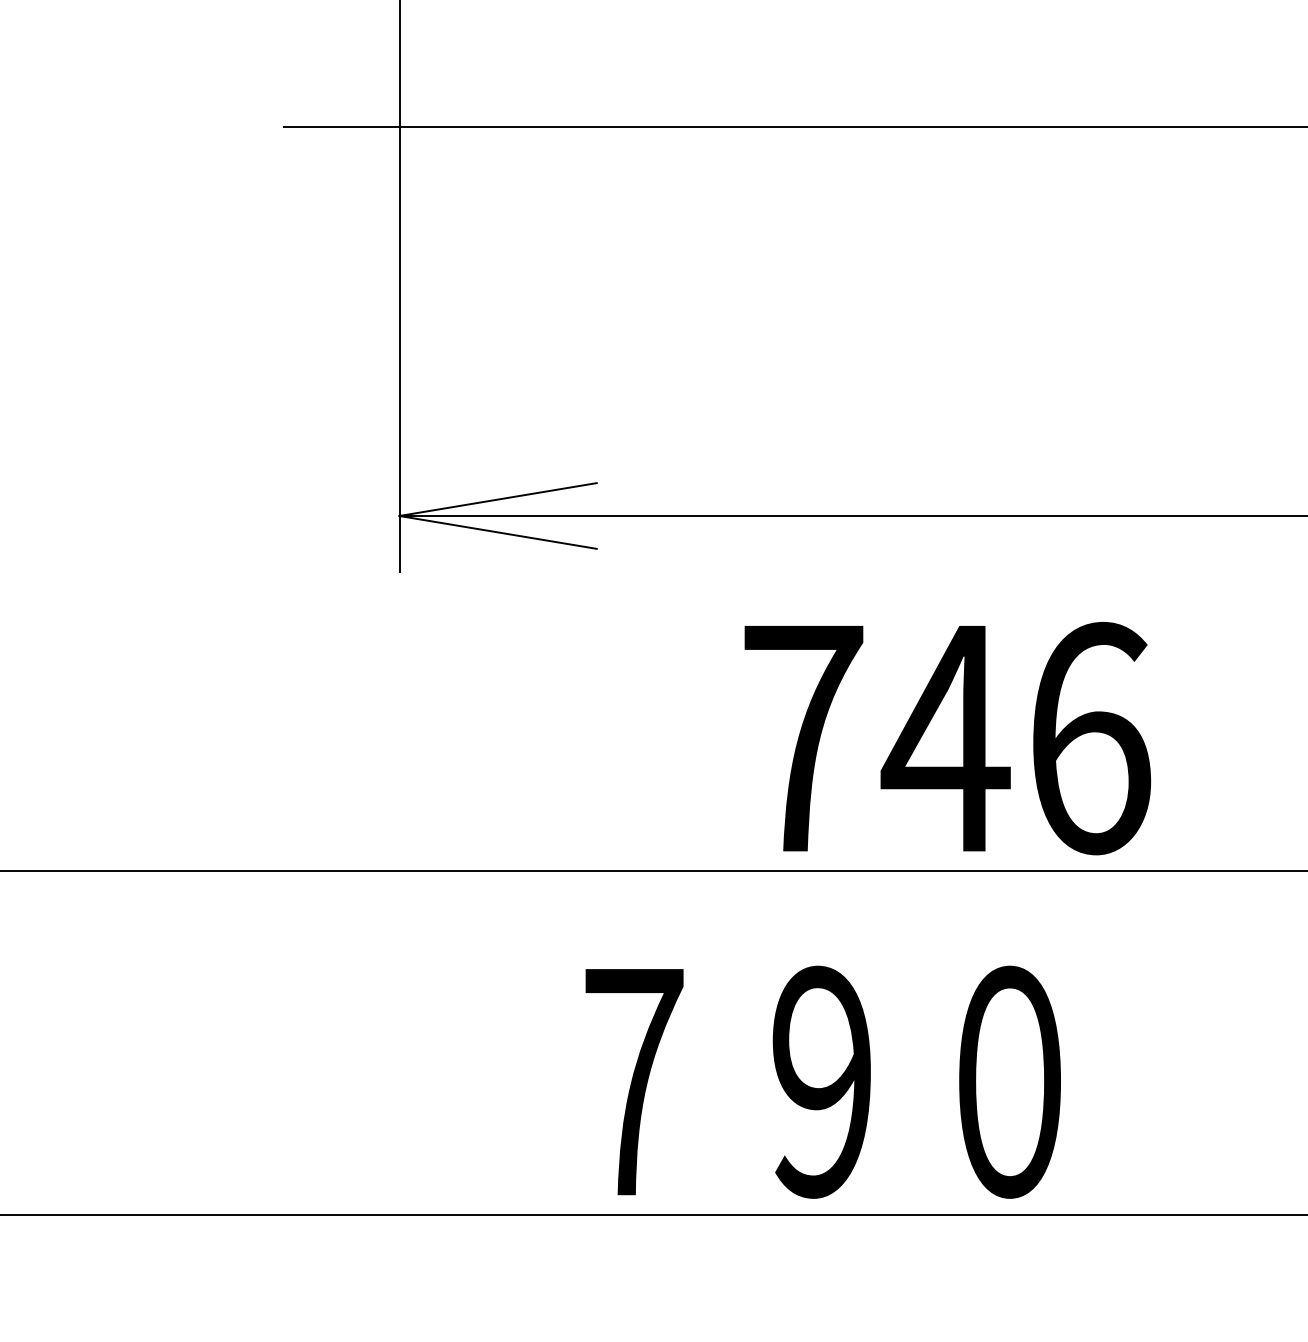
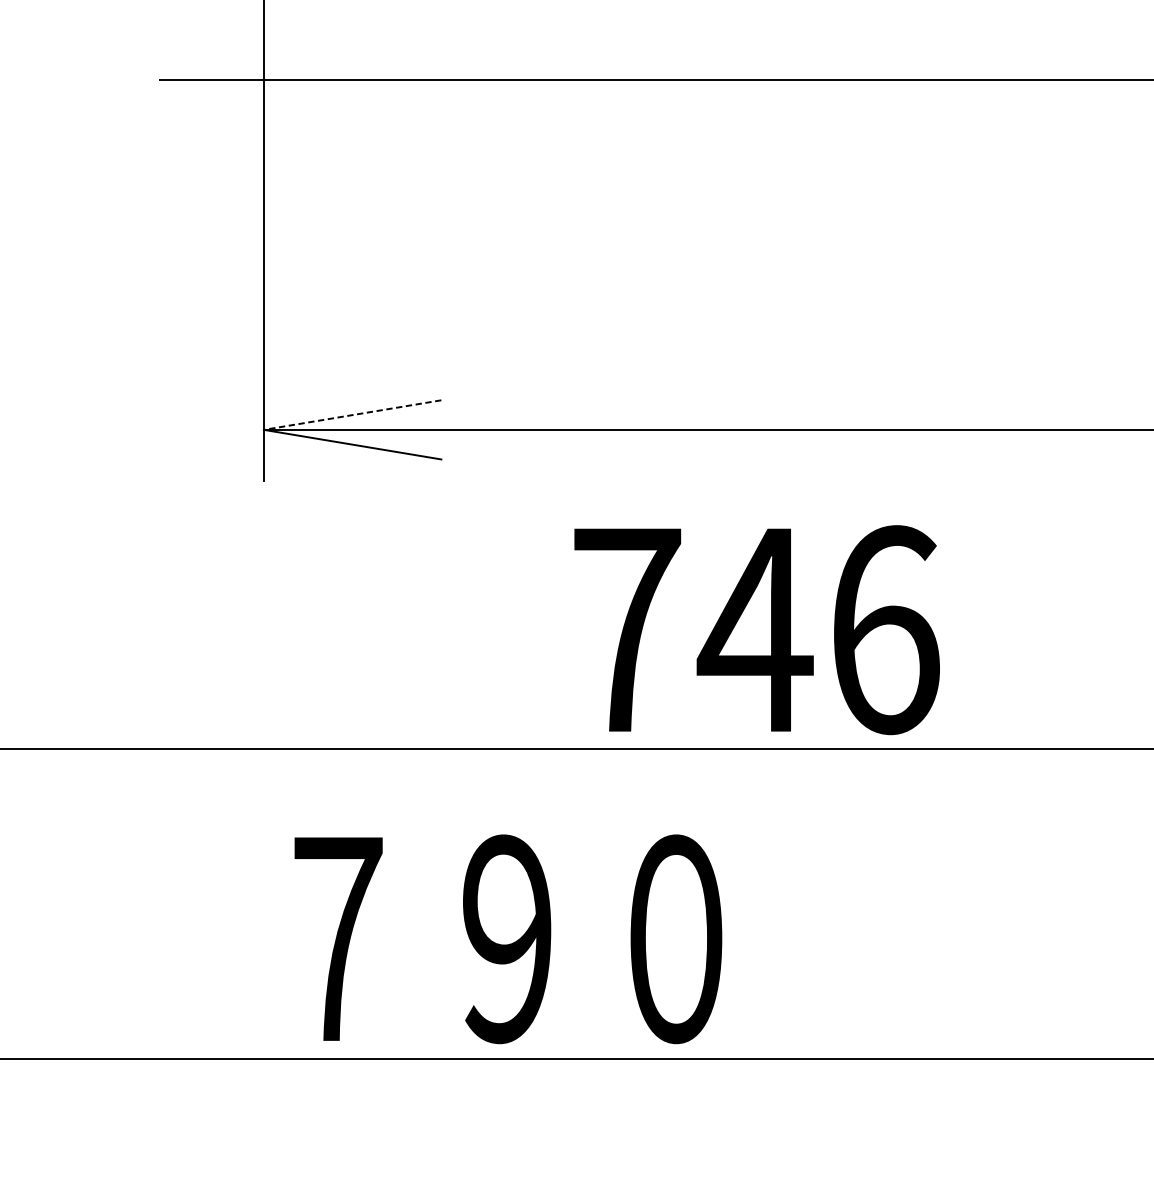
line: (498, 499) -> (352, 415), solid -> dashed
text: (822, 1081) -> (507, 938), moved

